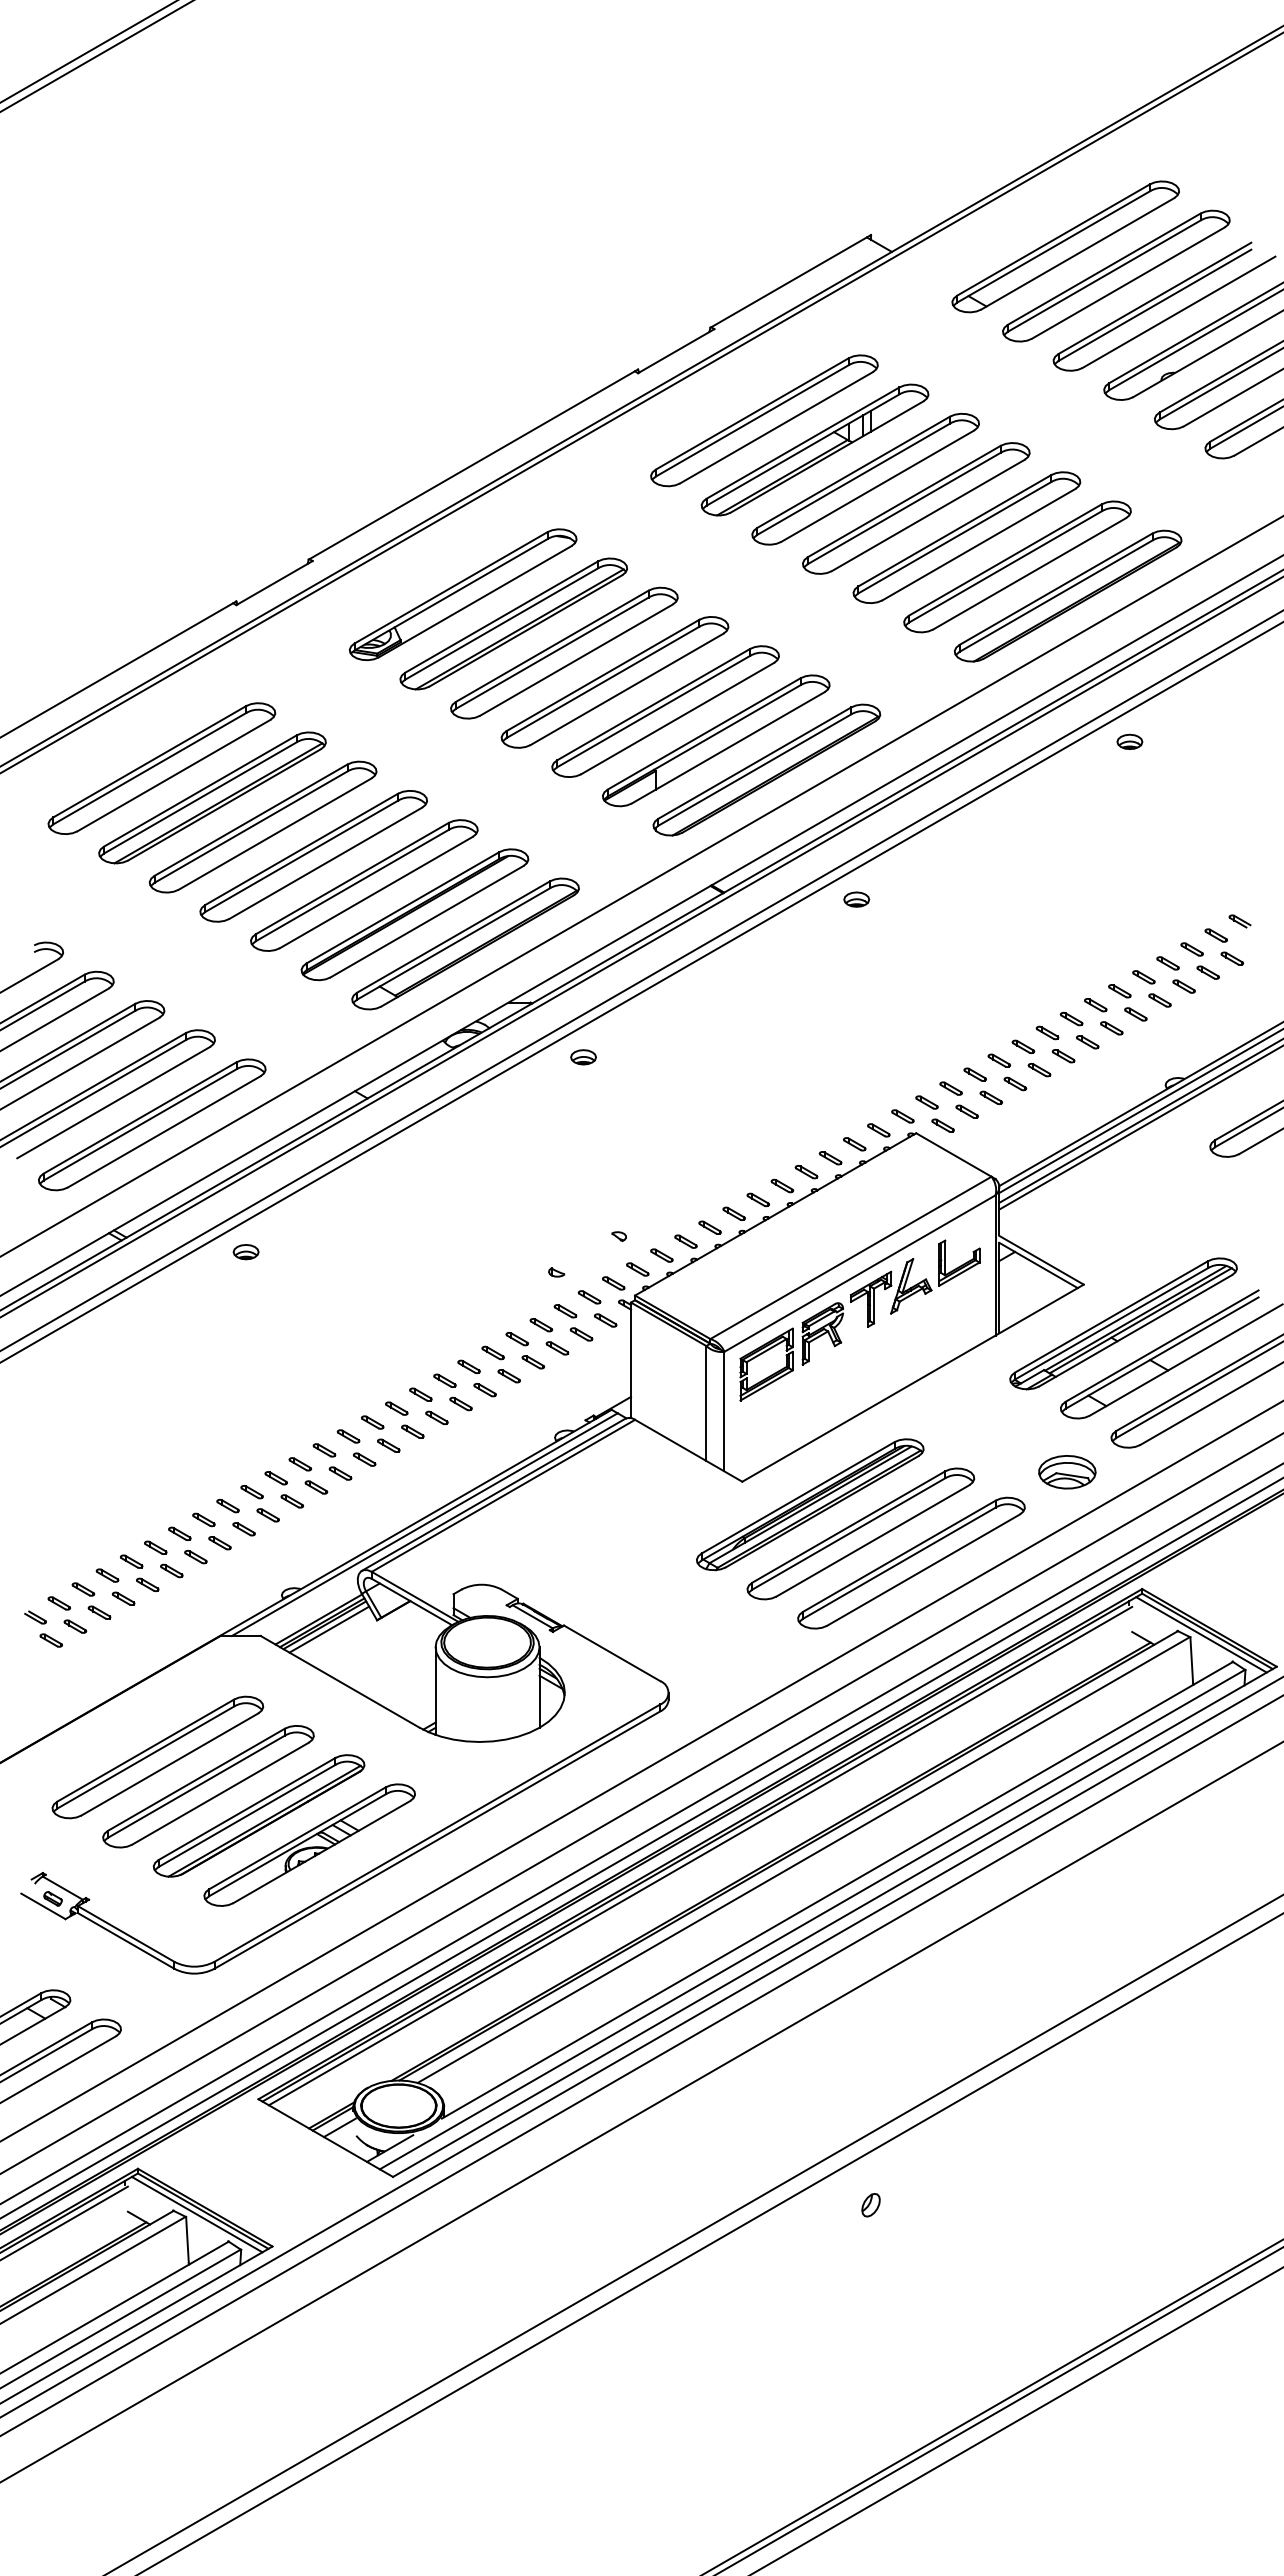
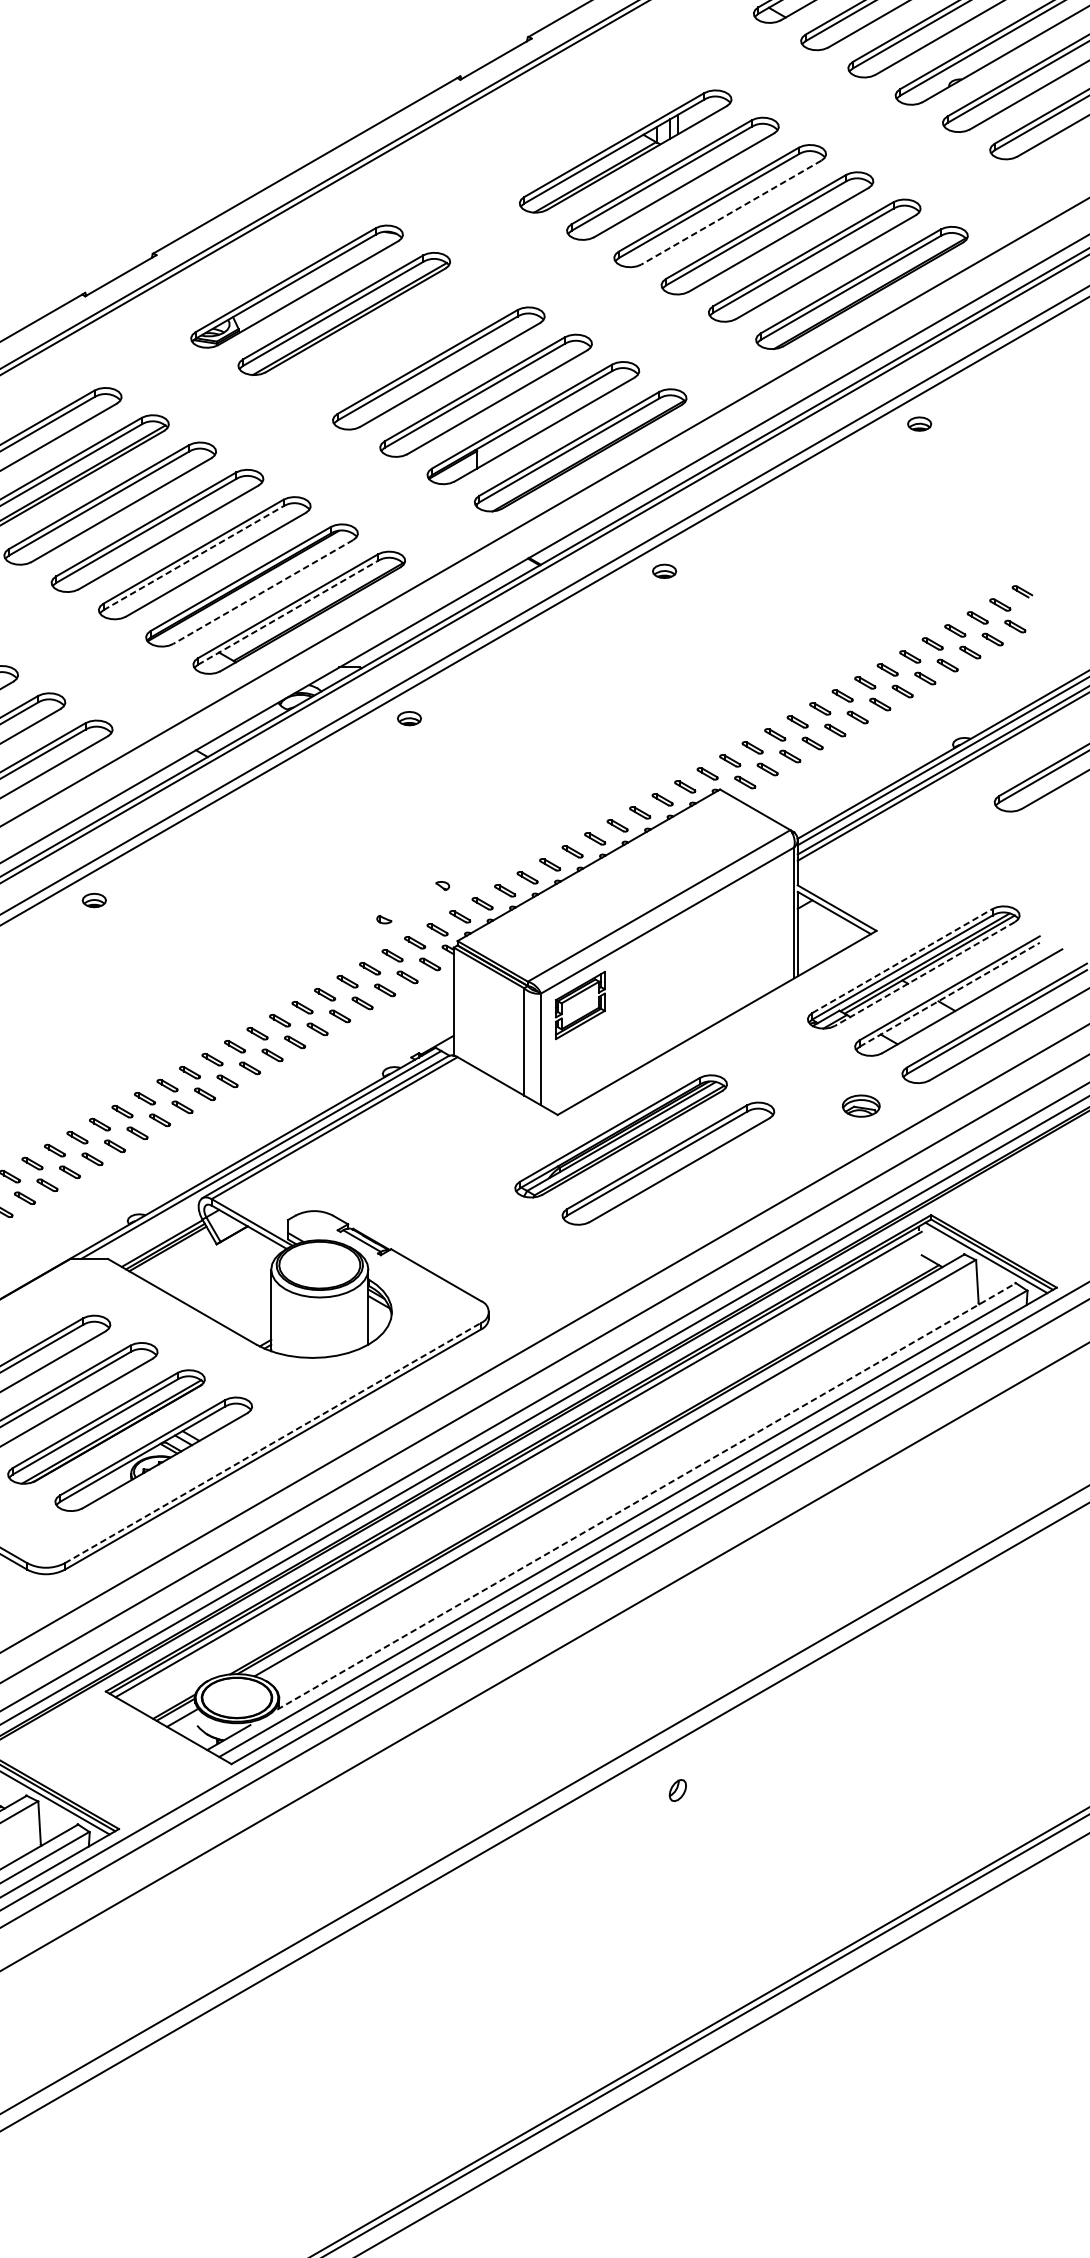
part: (764, 420) -> (578, 123), removed
line: (927, 515) -> (730, 212), solid -> dashed
part: (564, 652) -> (391, 340), removed
line: (352, 885) -> (193, 558), solid -> dashed
line: (426, 921) -> (262, 591), solid -> dashed
line: (453, 943) -> (288, 612), solid -> dashed
part: (890, 1302) -> (696, 947), removed
line: (1111, 1316) -> (902, 960), solid -> dashed
line: (1135, 1331) -> (924, 974), solid -> dashed
line: (1162, 1352) -> (950, 994), solid -> dashed
part: (1067, 1472) -> (861, 1106), size x0.7
part: (911, 1562) -> (715, 1190), removed
line: (329, 1629) -> (172, 1252), removed
line: (437, 1832) -> (273, 1442), solid -> dashed
line: (837, 1890) -> (646, 1496), solid -> dashed

